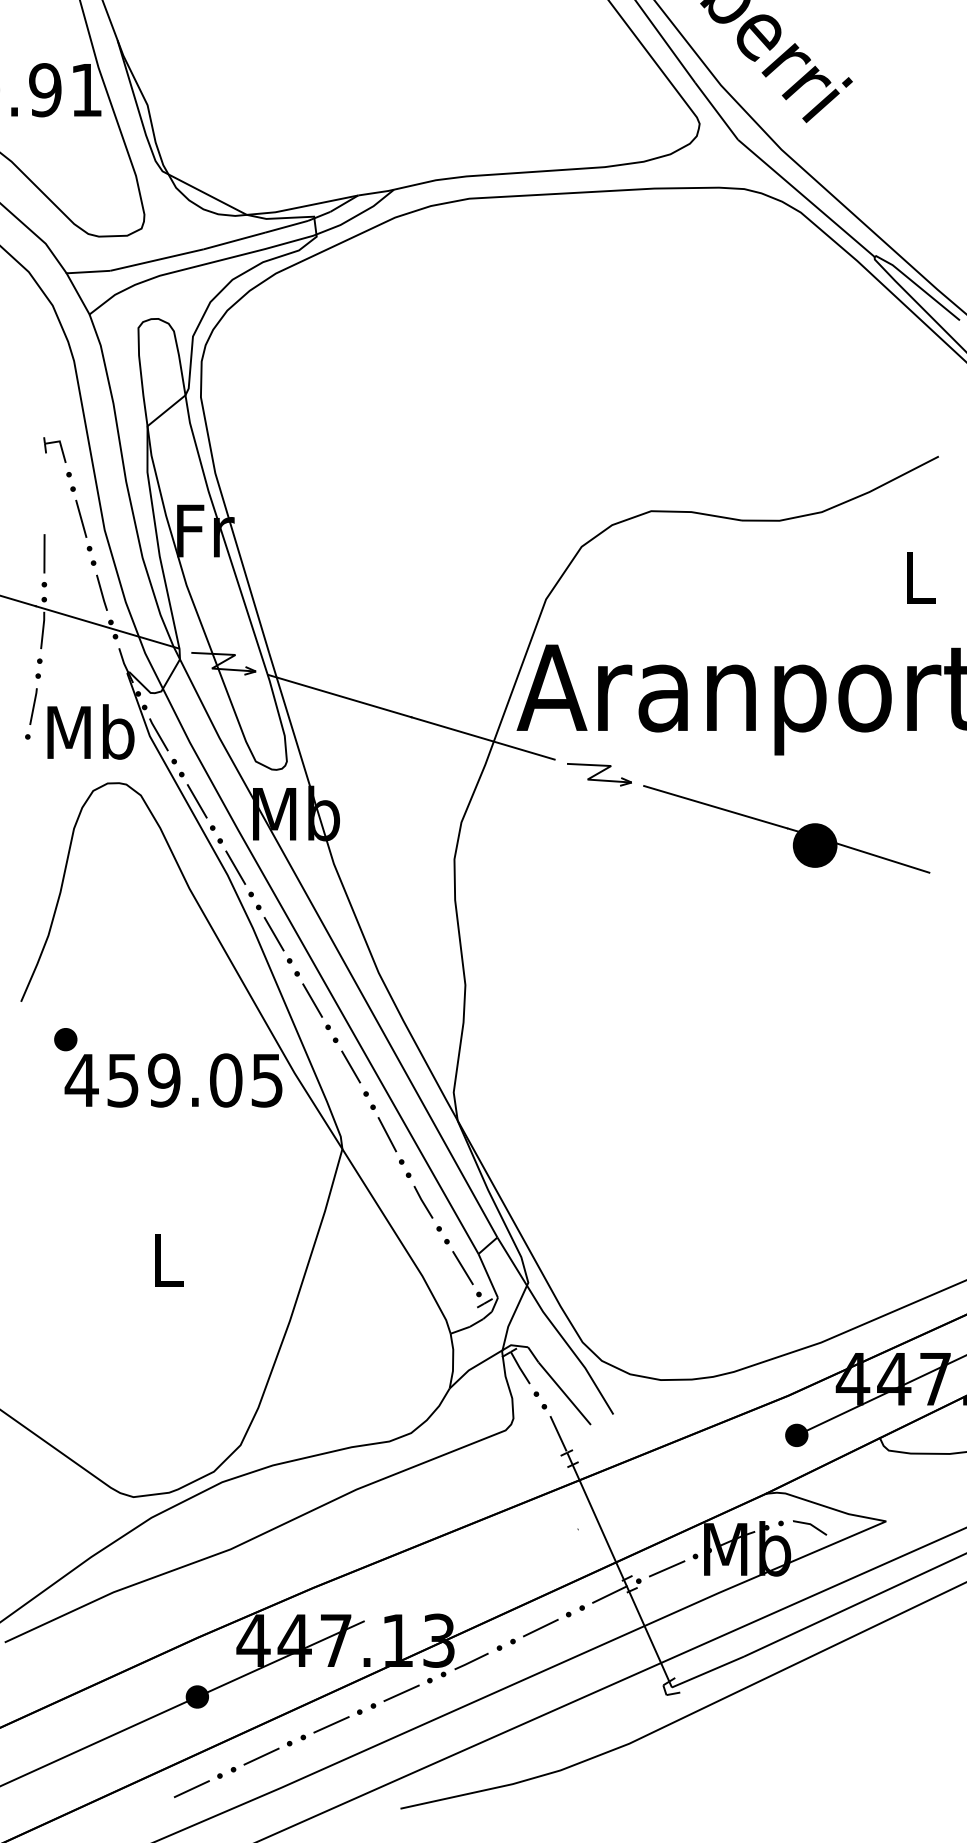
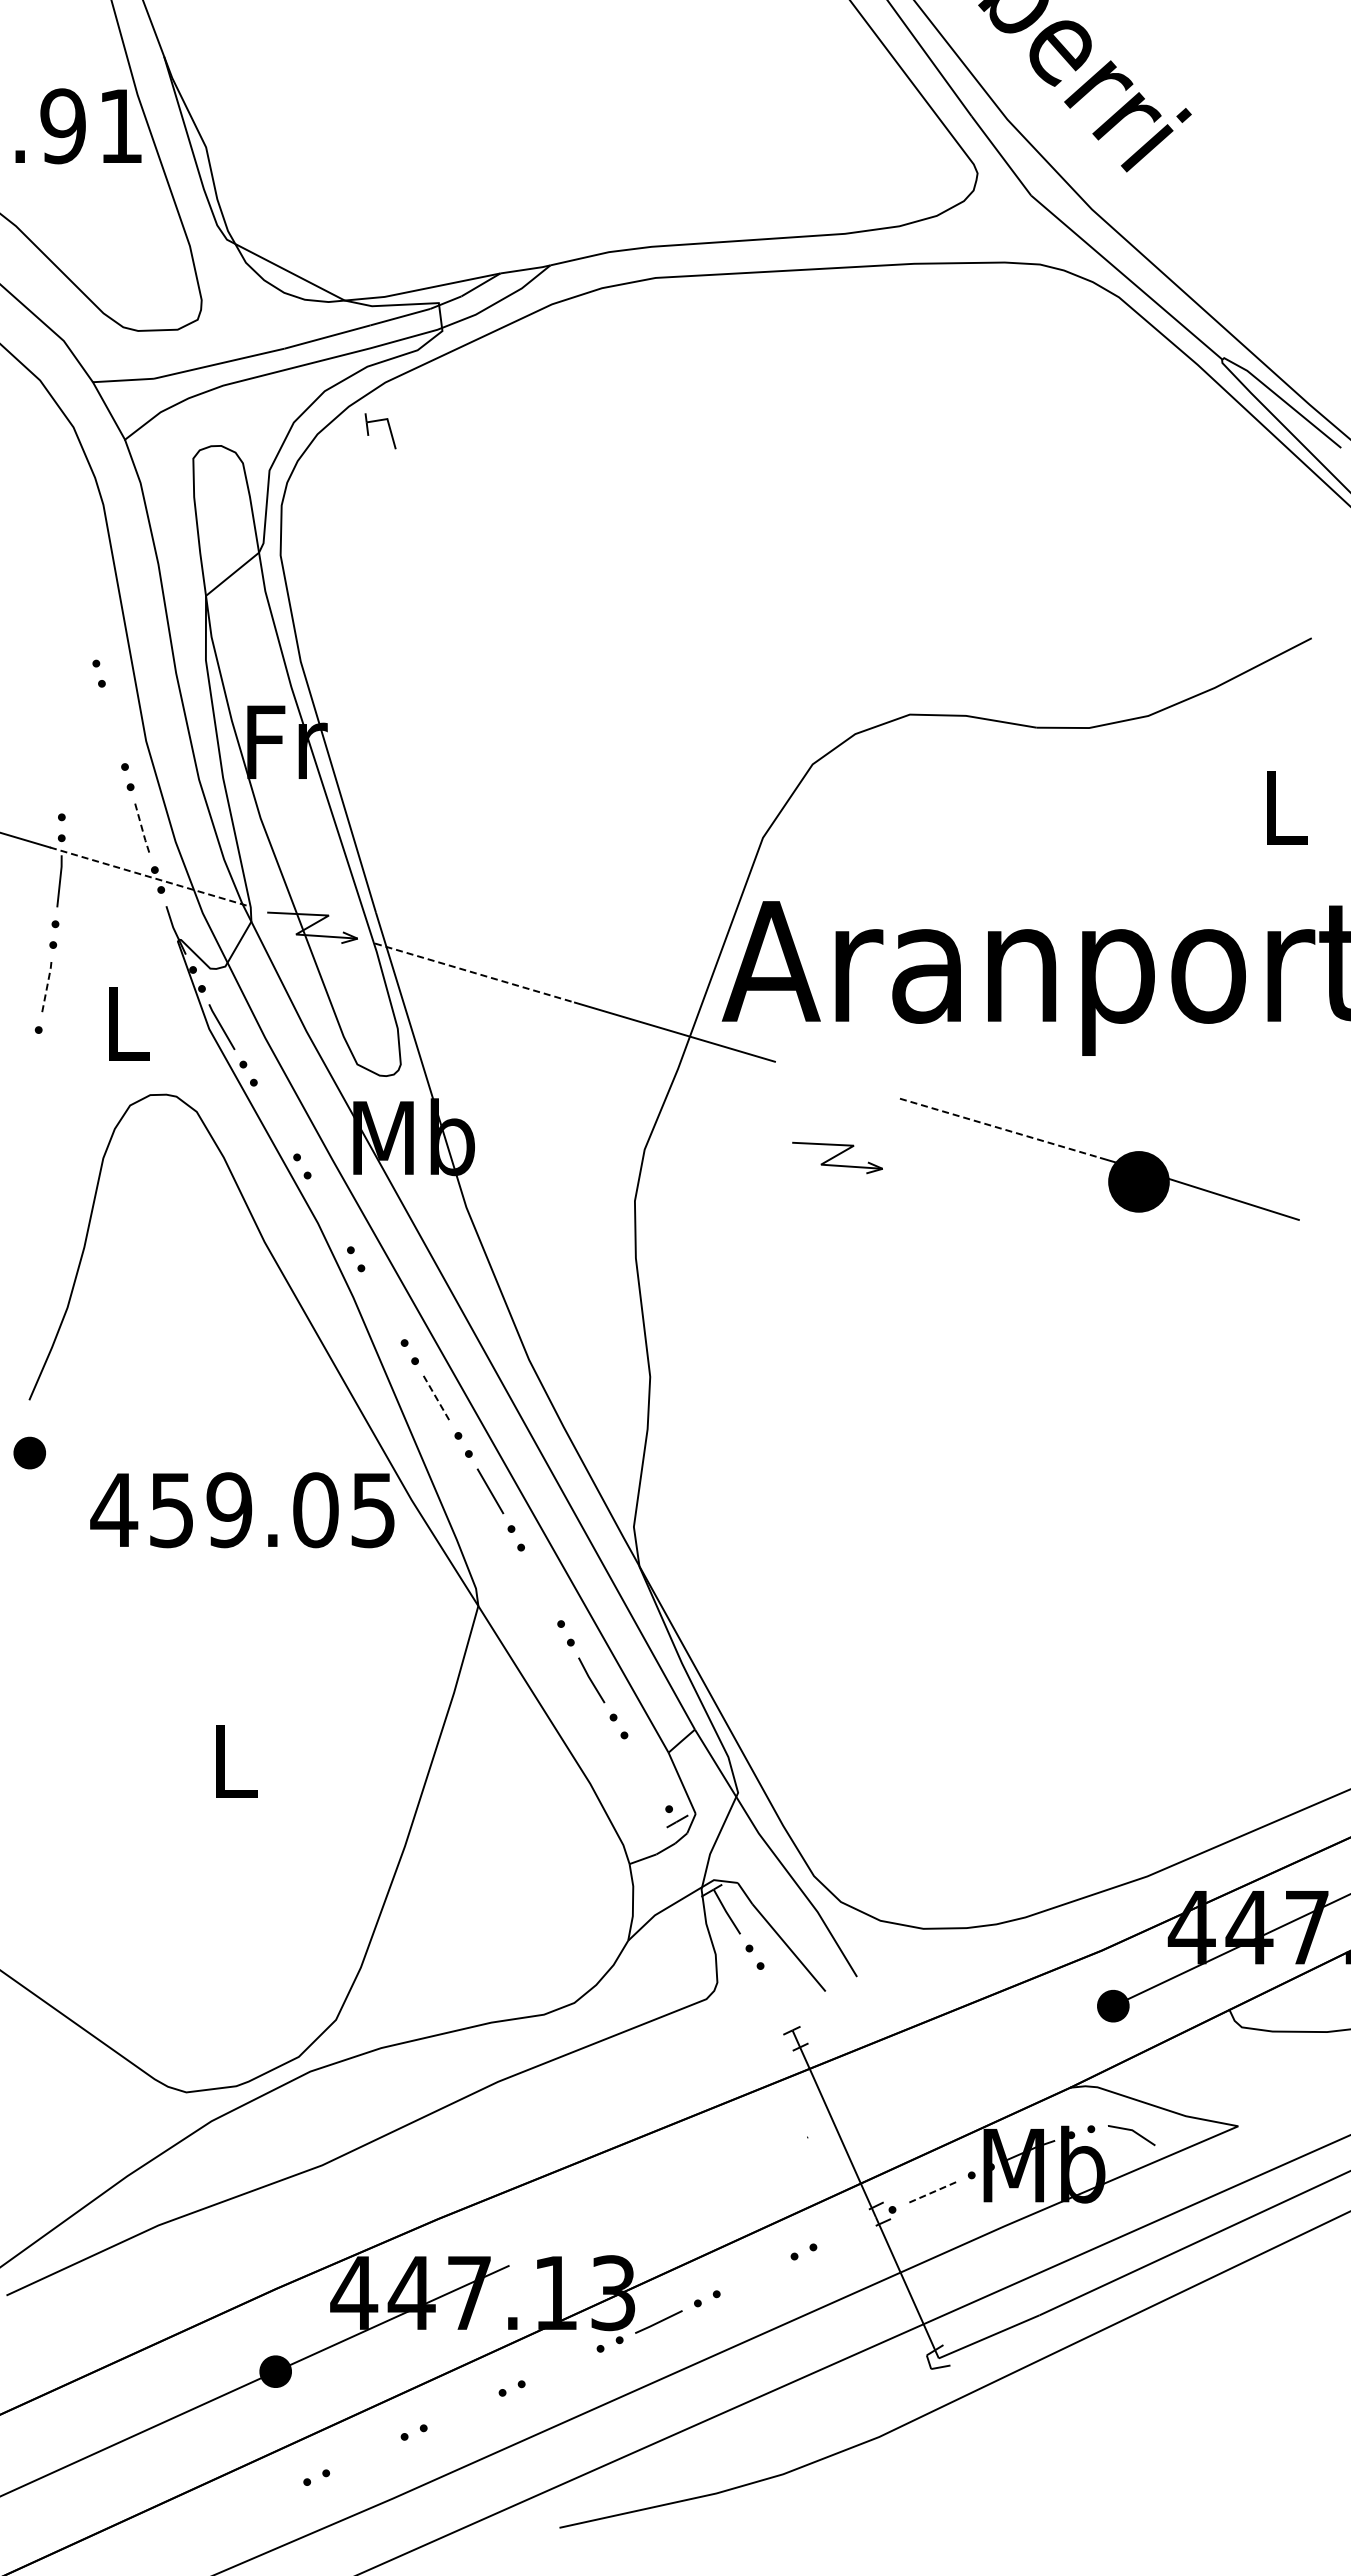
part: (60, 447) -> (388, 427), moved
line: (81, 518) -> (113, 725), removed
line: (44, 554) -> (61, 774), removed
line: (102, 593) -> (142, 829), solid -> dashed
line: (107, 627) -> (150, 877), solid -> dashed
line: (340, 696) -> (475, 973), solid -> dashed
line: (34, 706) -> (47, 987), solid -> dashed
text: (90, 732) -> (126, 1023), Mb -> L
part: (599, 774) -> (837, 1157), moved
line: (197, 800) -> (275, 1119), removed
line: (716, 807) -> (1000, 1128), solid -> dashed
line: (235, 867) -> (329, 1212), removed
line: (273, 934) -> (382, 1305), removed
line: (313, 1000) -> (437, 1398), solid -> dashed
part: (65, 1039) -> (29, 1452), moved
line: (387, 1134) -> (541, 1585), removed
line: (462, 1267) -> (646, 1771), removed
line: (558, 1433) -> (780, 2003), removed
line: (666, 1568) -> (931, 2192), solid -> dashed
line: (609, 1594) -> (851, 2228), removed
line: (540, 1627) -> (755, 2274), removed
line: (401, 1693) -> (561, 2366), removed
line: (331, 1724) -> (463, 2410), removed
line: (261, 1756) -> (365, 2455), removed
line: (191, 1789) -> (267, 2500), removed

